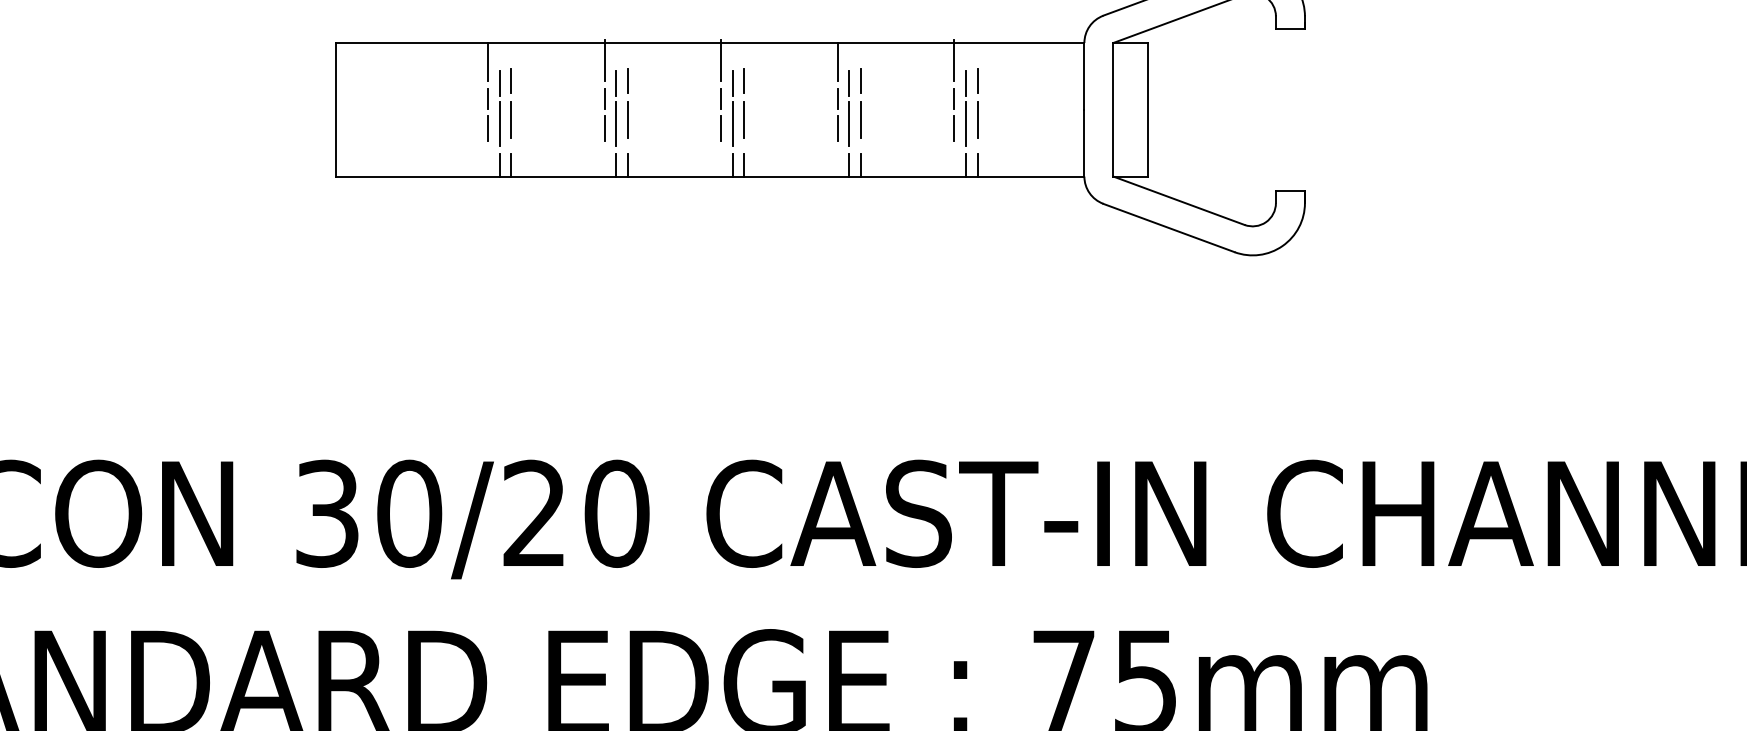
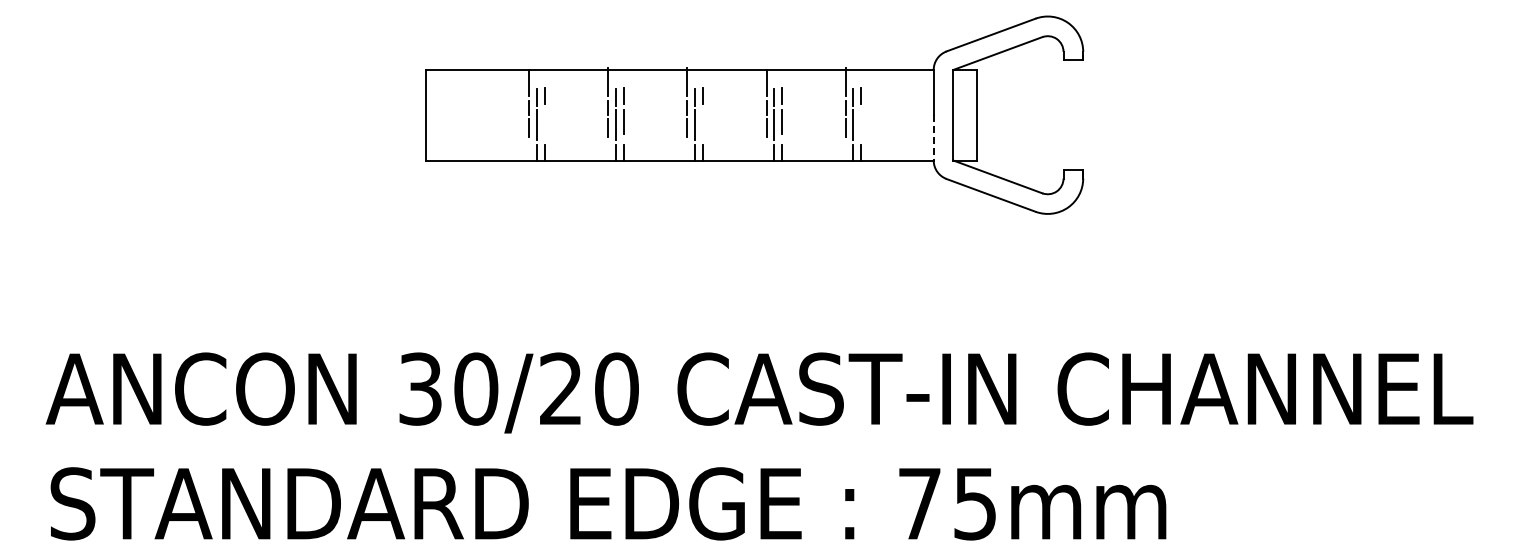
line: (511, 119) -> (545, 121), removed
line: (744, 119) -> (703, 121), removed
line: (977, 119) -> (861, 121), removed
line: (1084, 142) -> (933, 137), solid -> dashed

